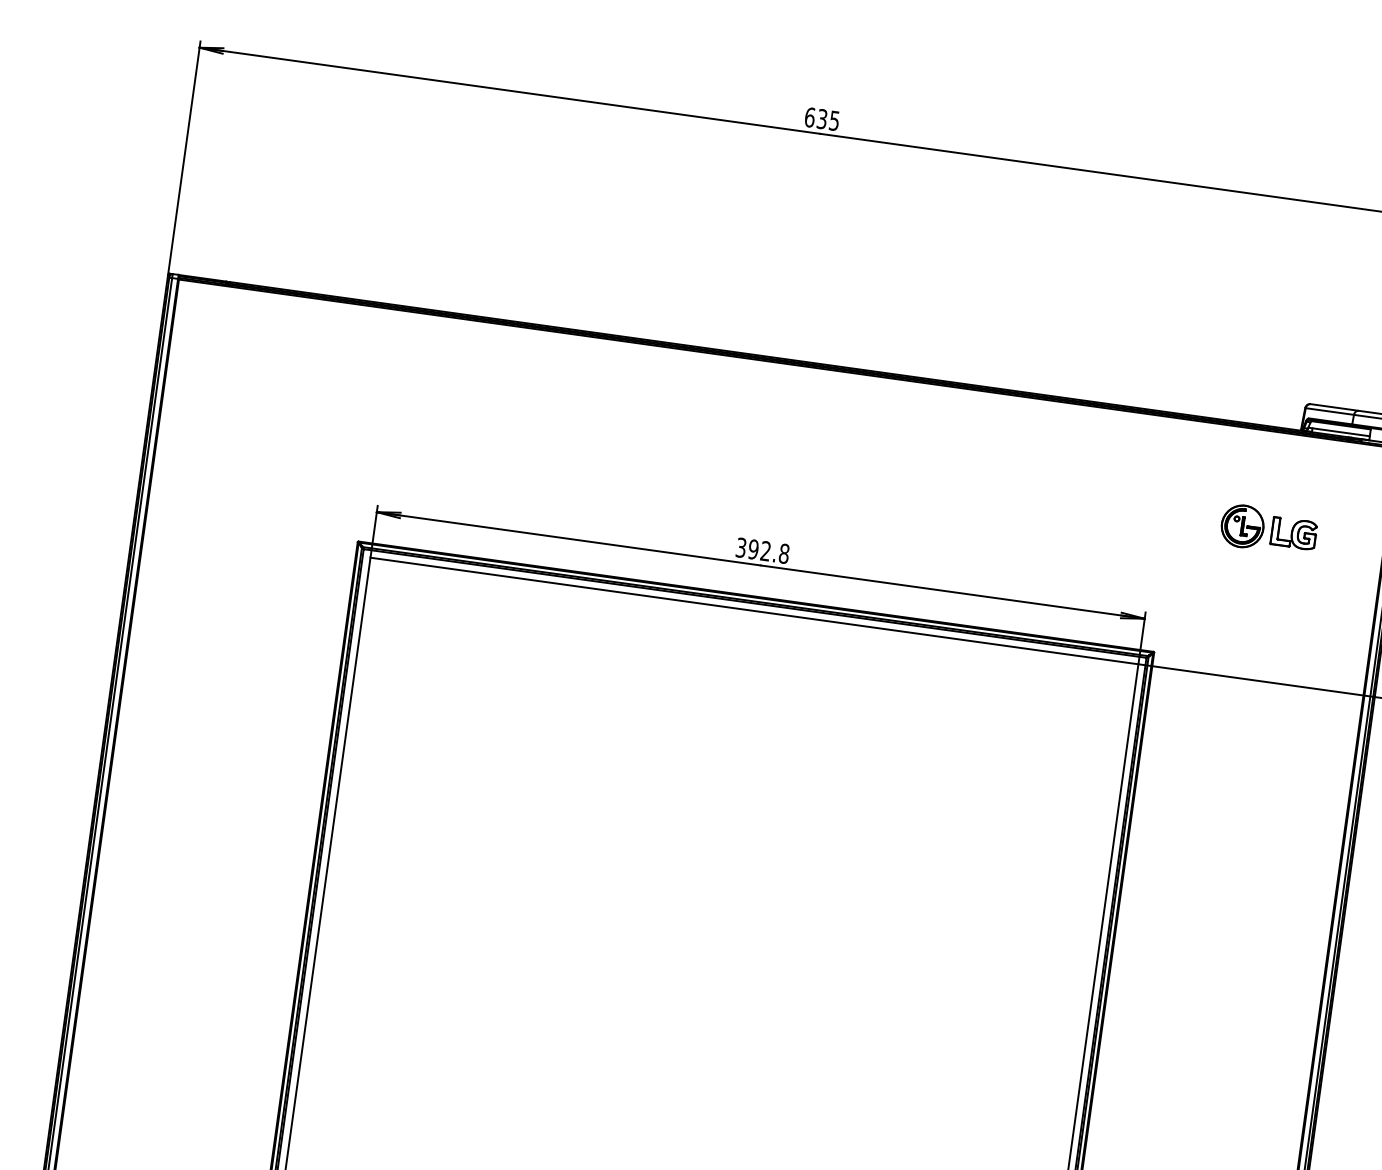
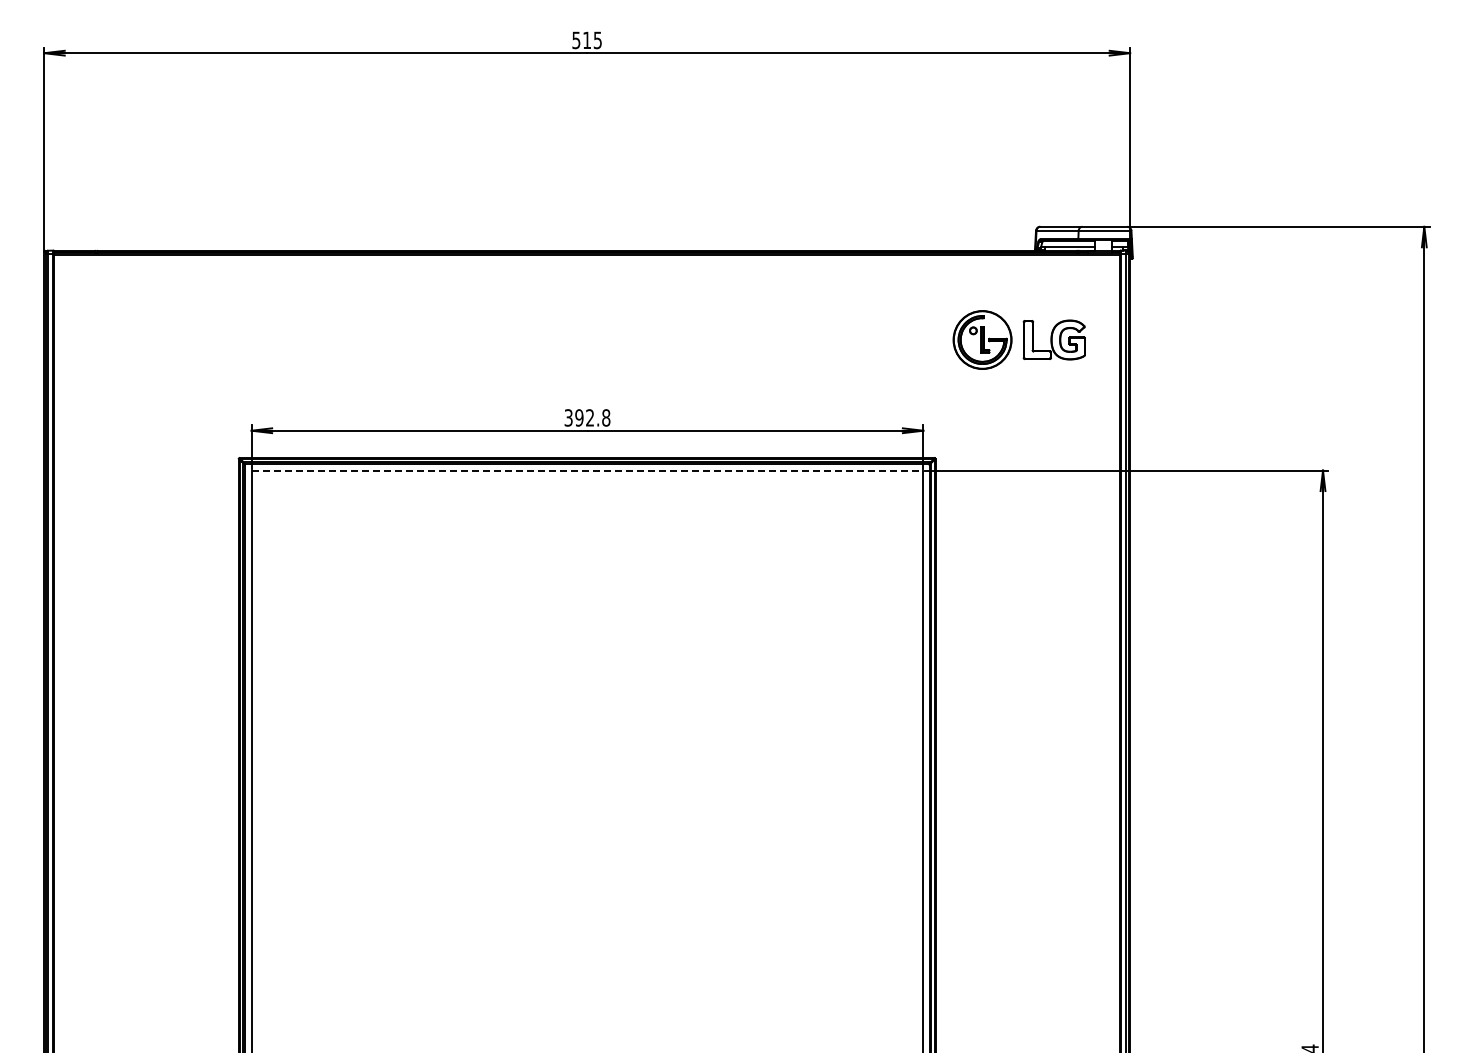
text: (815, 118) -> (581, 40), 635 -> 515
part: (1269, 529) -> (1019, 339), size x1.6
line: (754, 610) -> (587, 470), solid -> dashed

